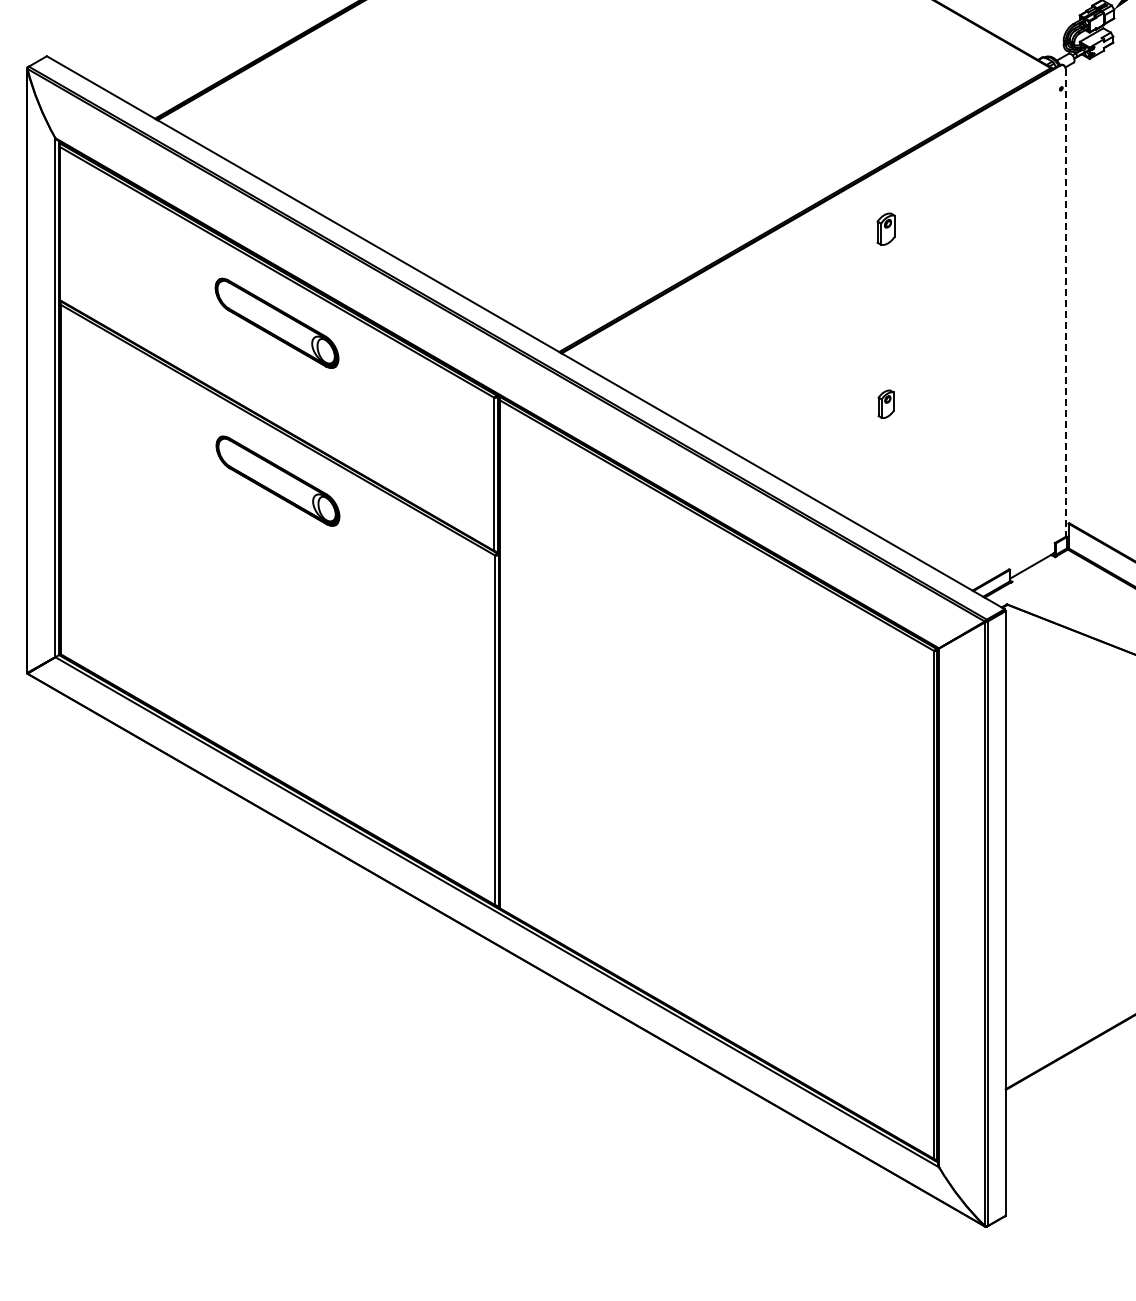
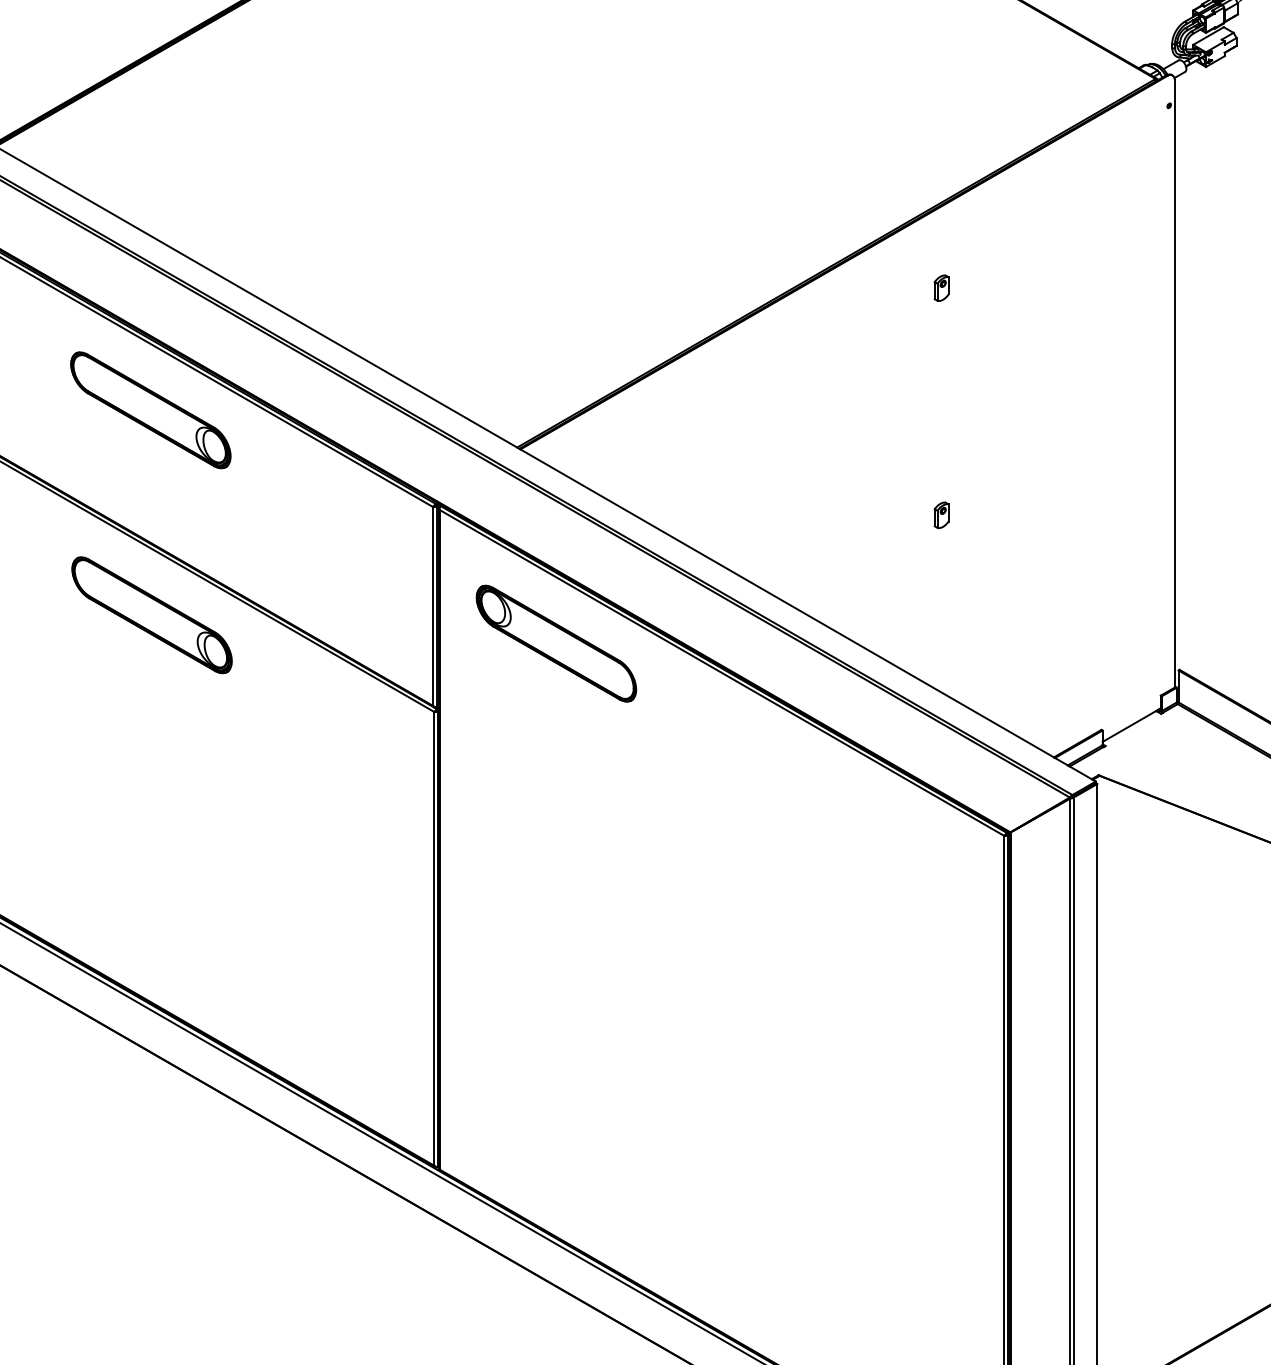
part: (885, 229) -> (940, 288), size x0.62
line: (1065, 303) -> (1174, 384), dashed -> solid
part: (885, 403) -> (940, 514), size x0.71
part: (589, 502) -> (556, 642), added

